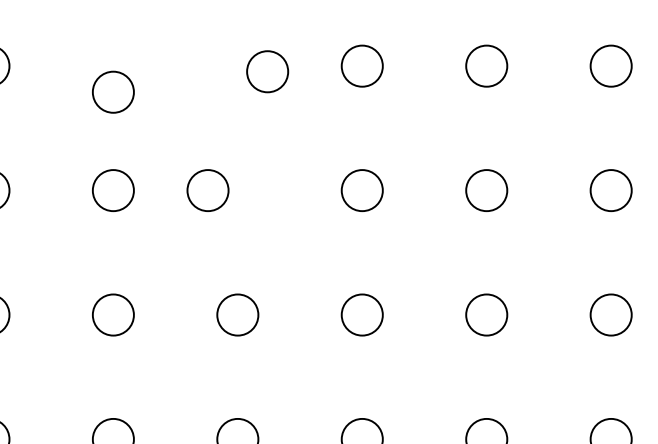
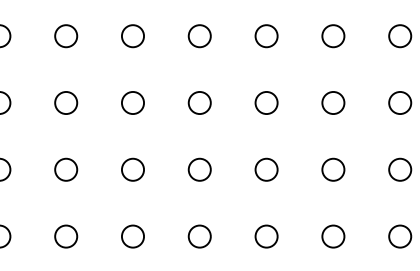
circle: (266, 72) -> (132, 36), moved
circle: (113, 92) -> (66, 36), moved
circle: (207, 189) -> (132, 102), moved

